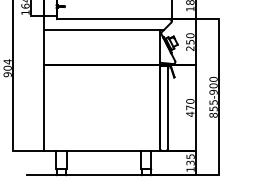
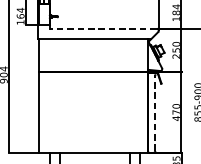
line: (112, 19) -> (102, 28), solid -> dashed
line: (168, 107) -> (155, 112), solid -> dashed

